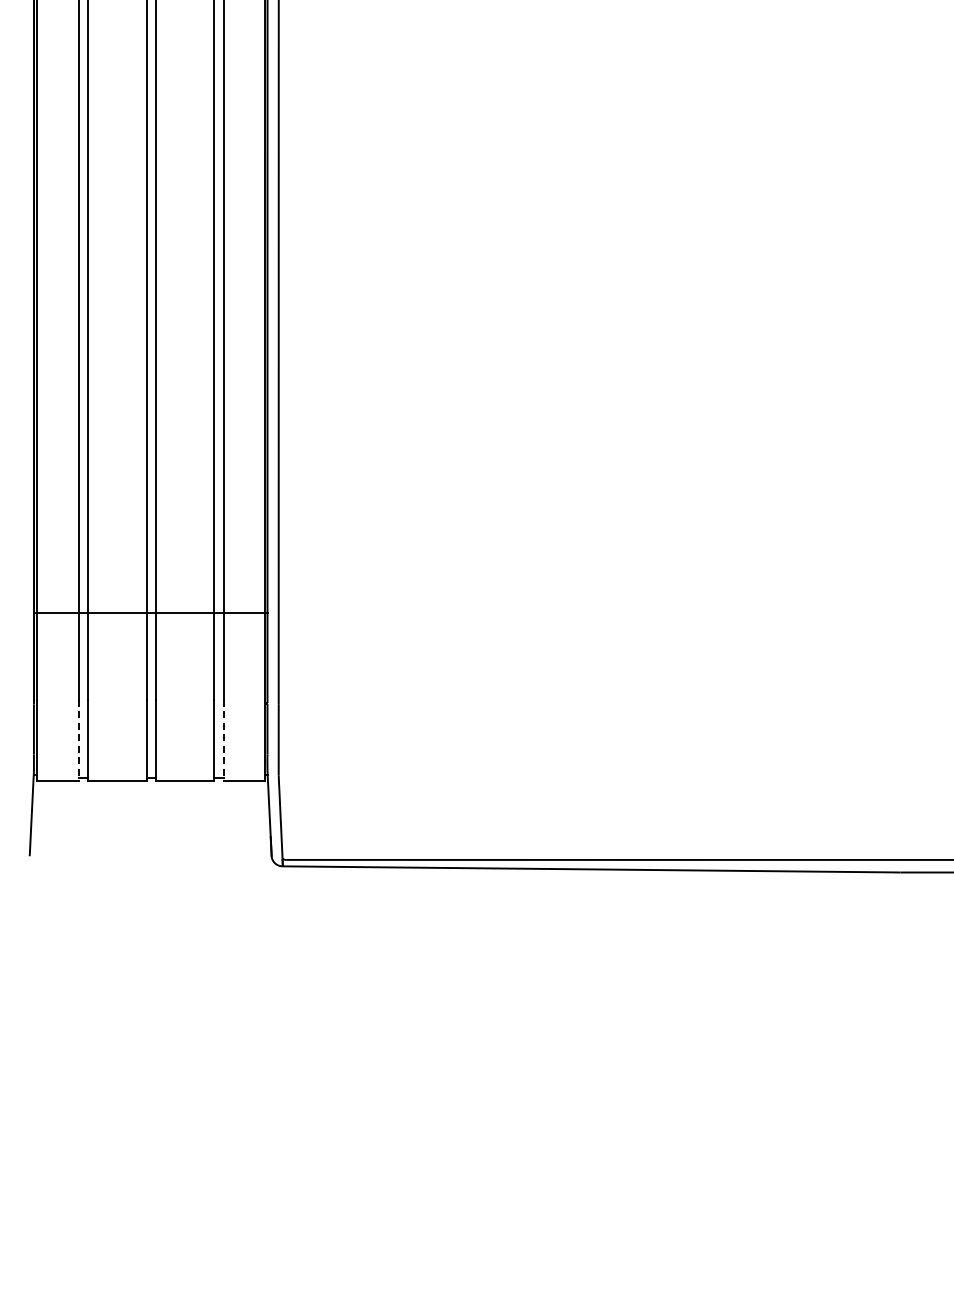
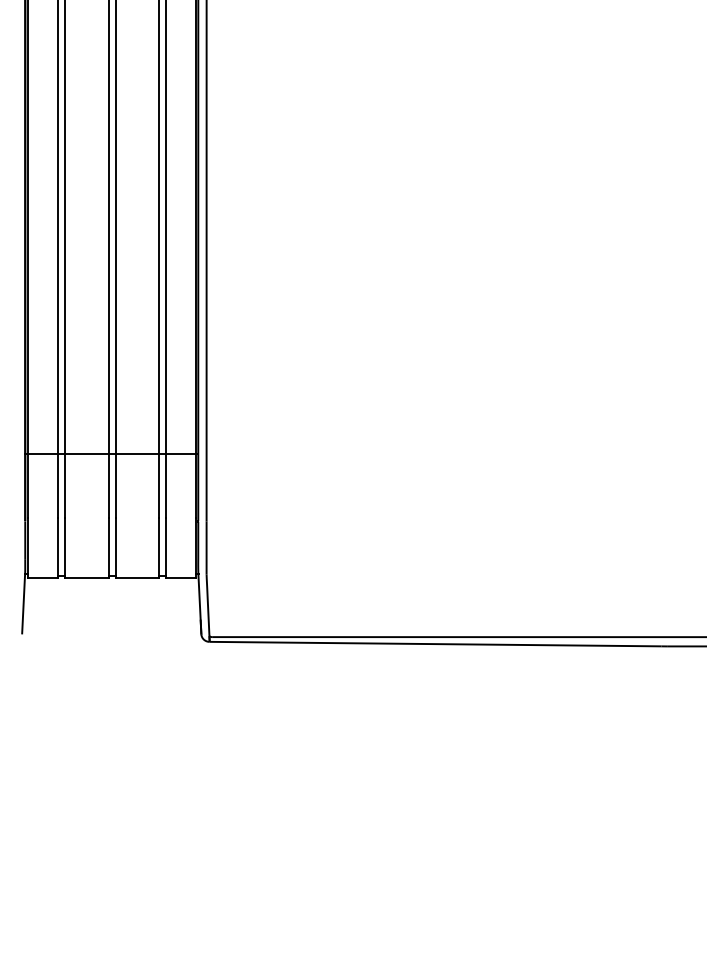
line: (78, 740) -> (58, 548), dashed -> solid
line: (223, 740) -> (165, 548), dashed -> solid

